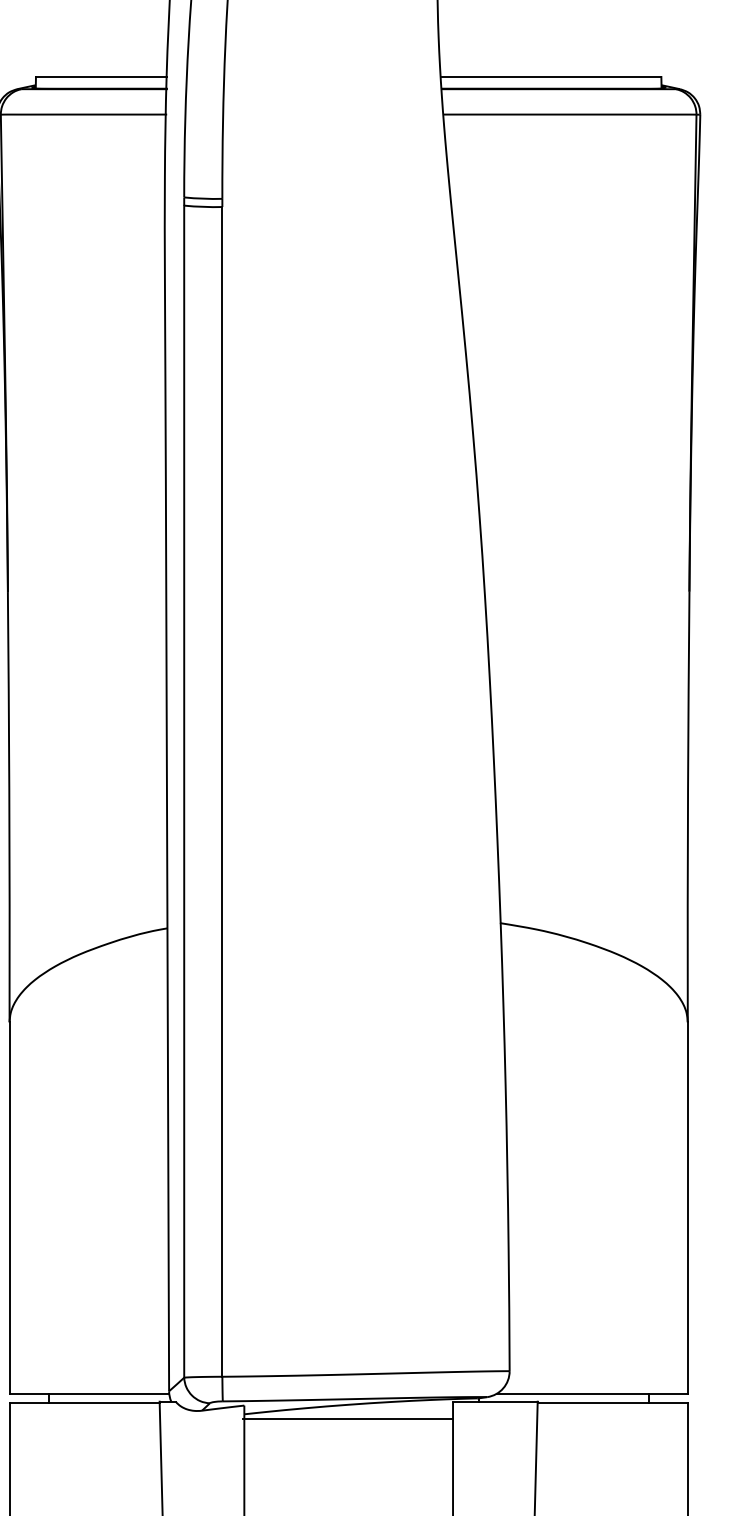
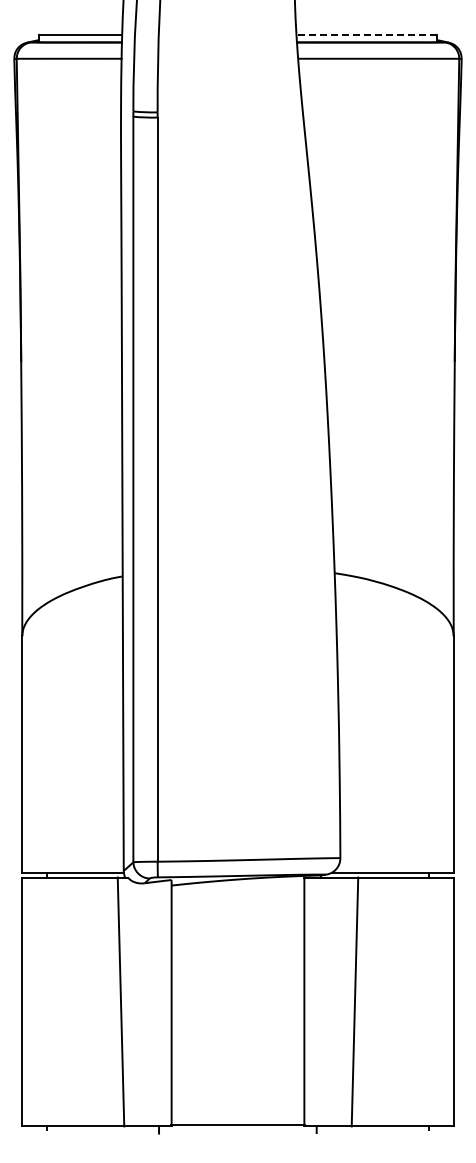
line: (552, 76) -> (367, 34), solid -> dashed
line: (347, 1418) -> (237, 888), removed

